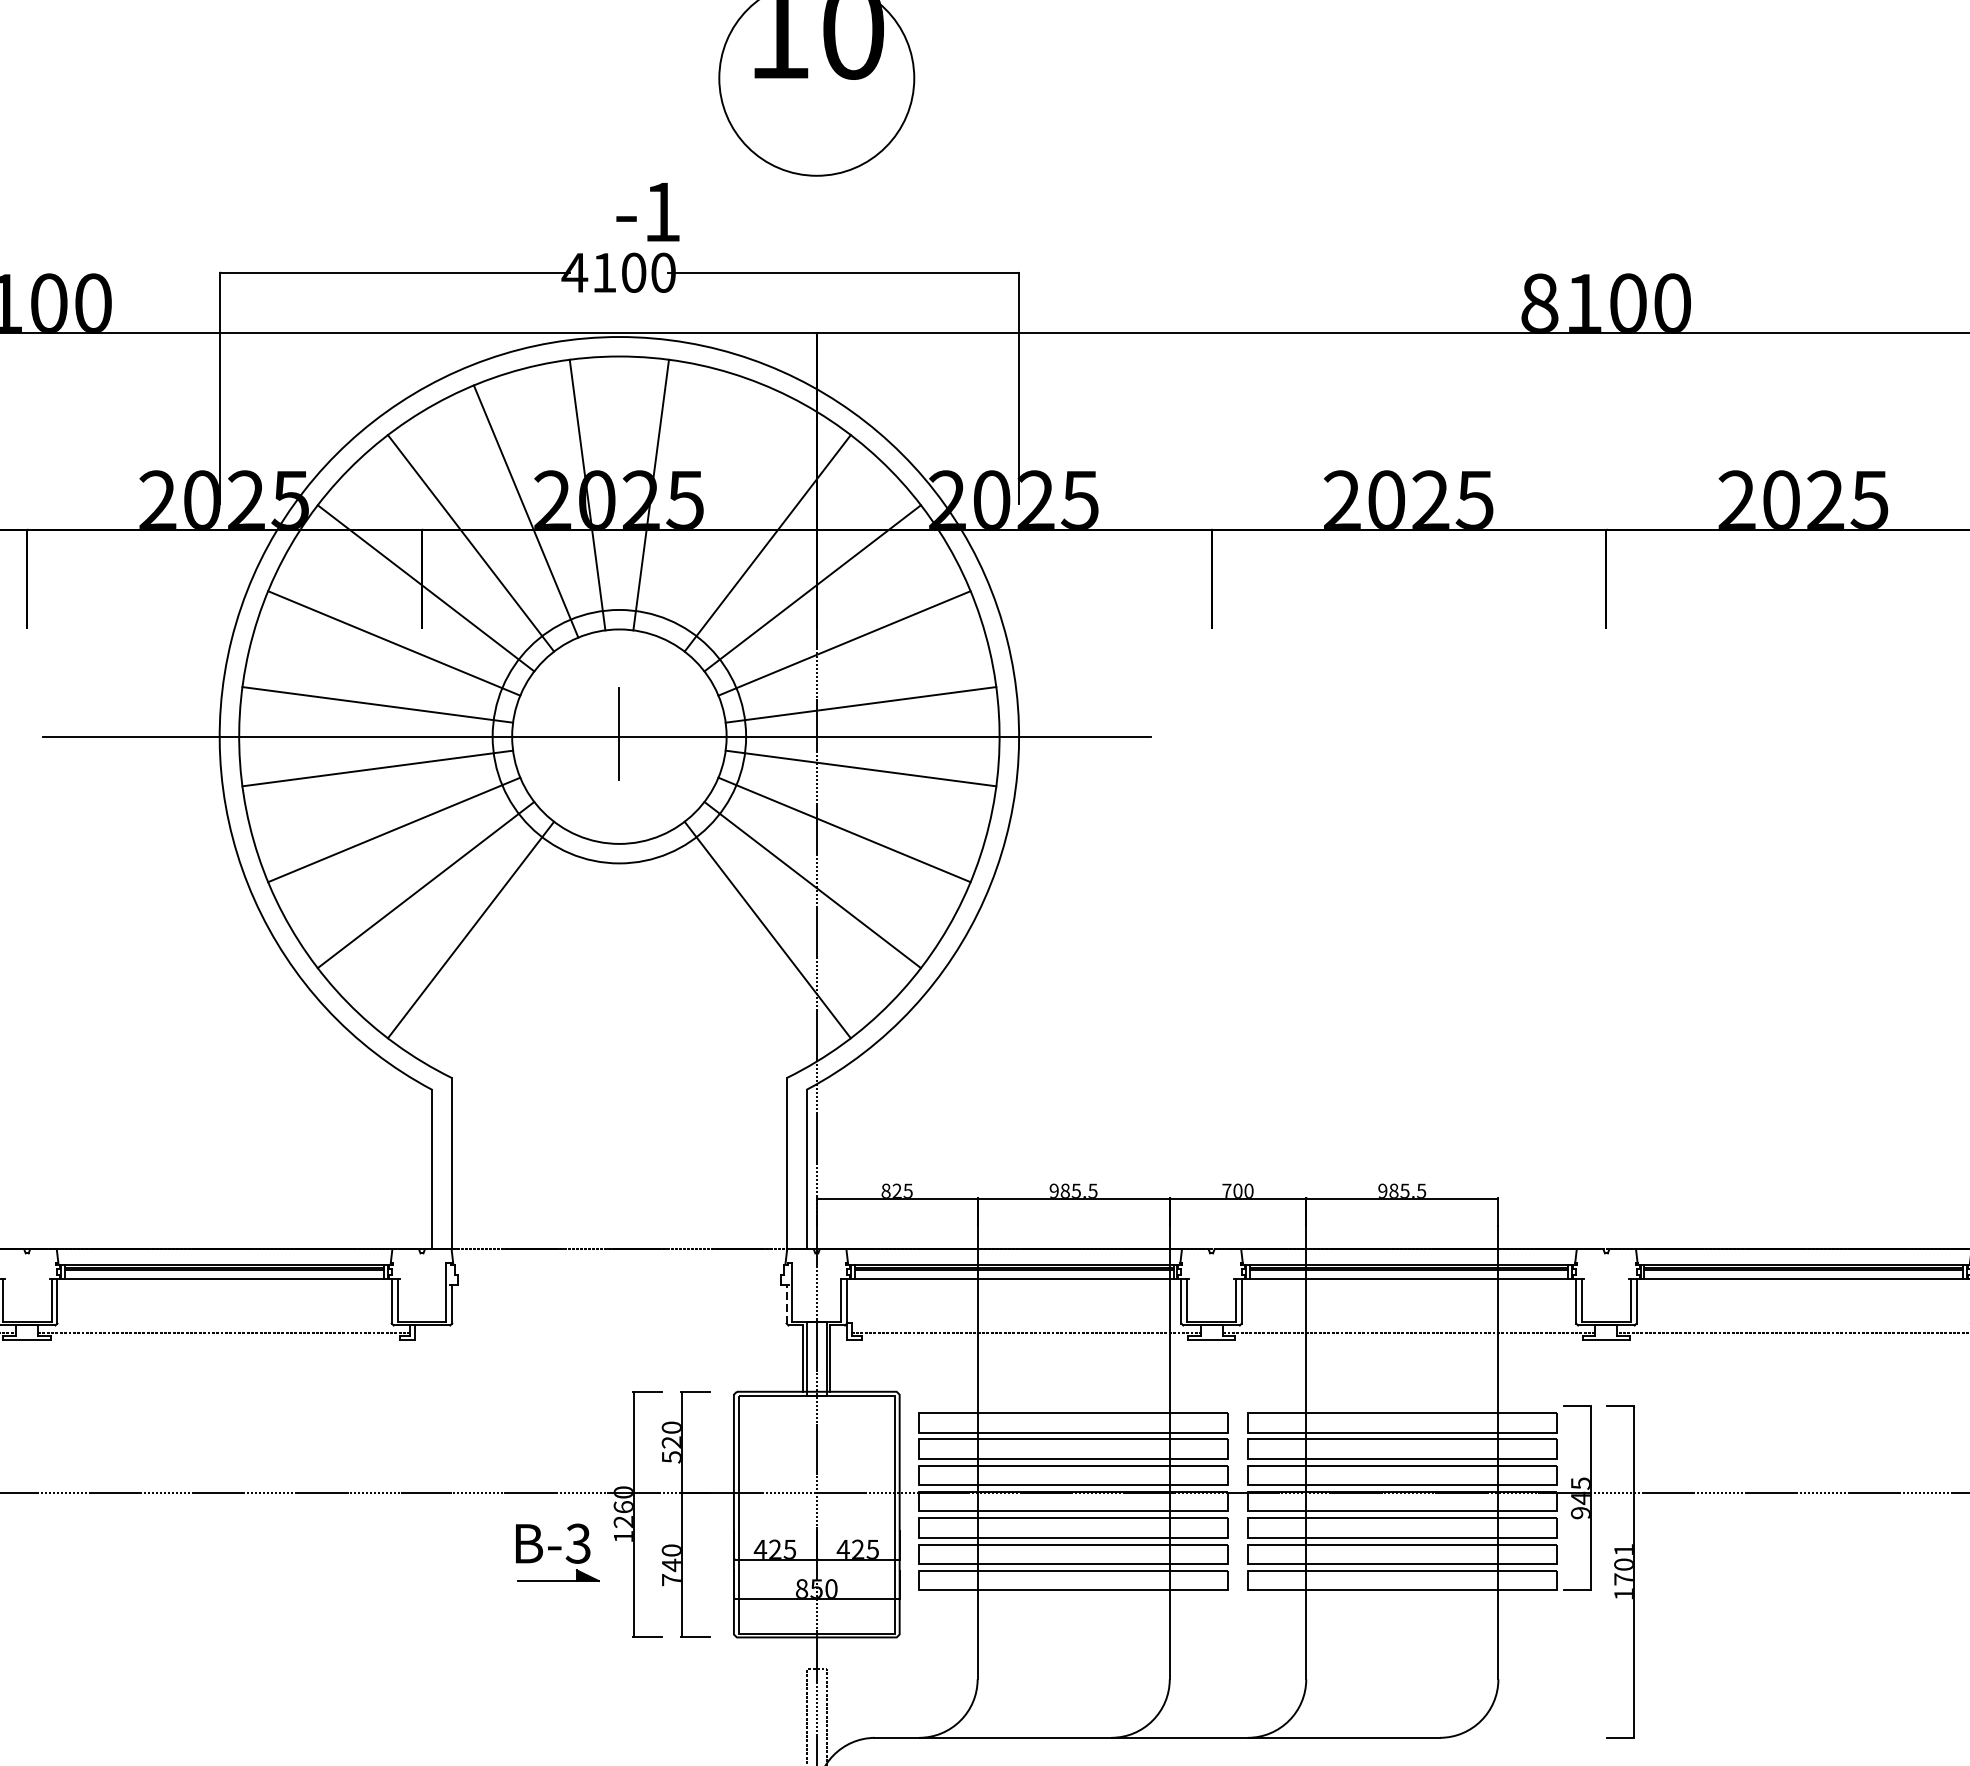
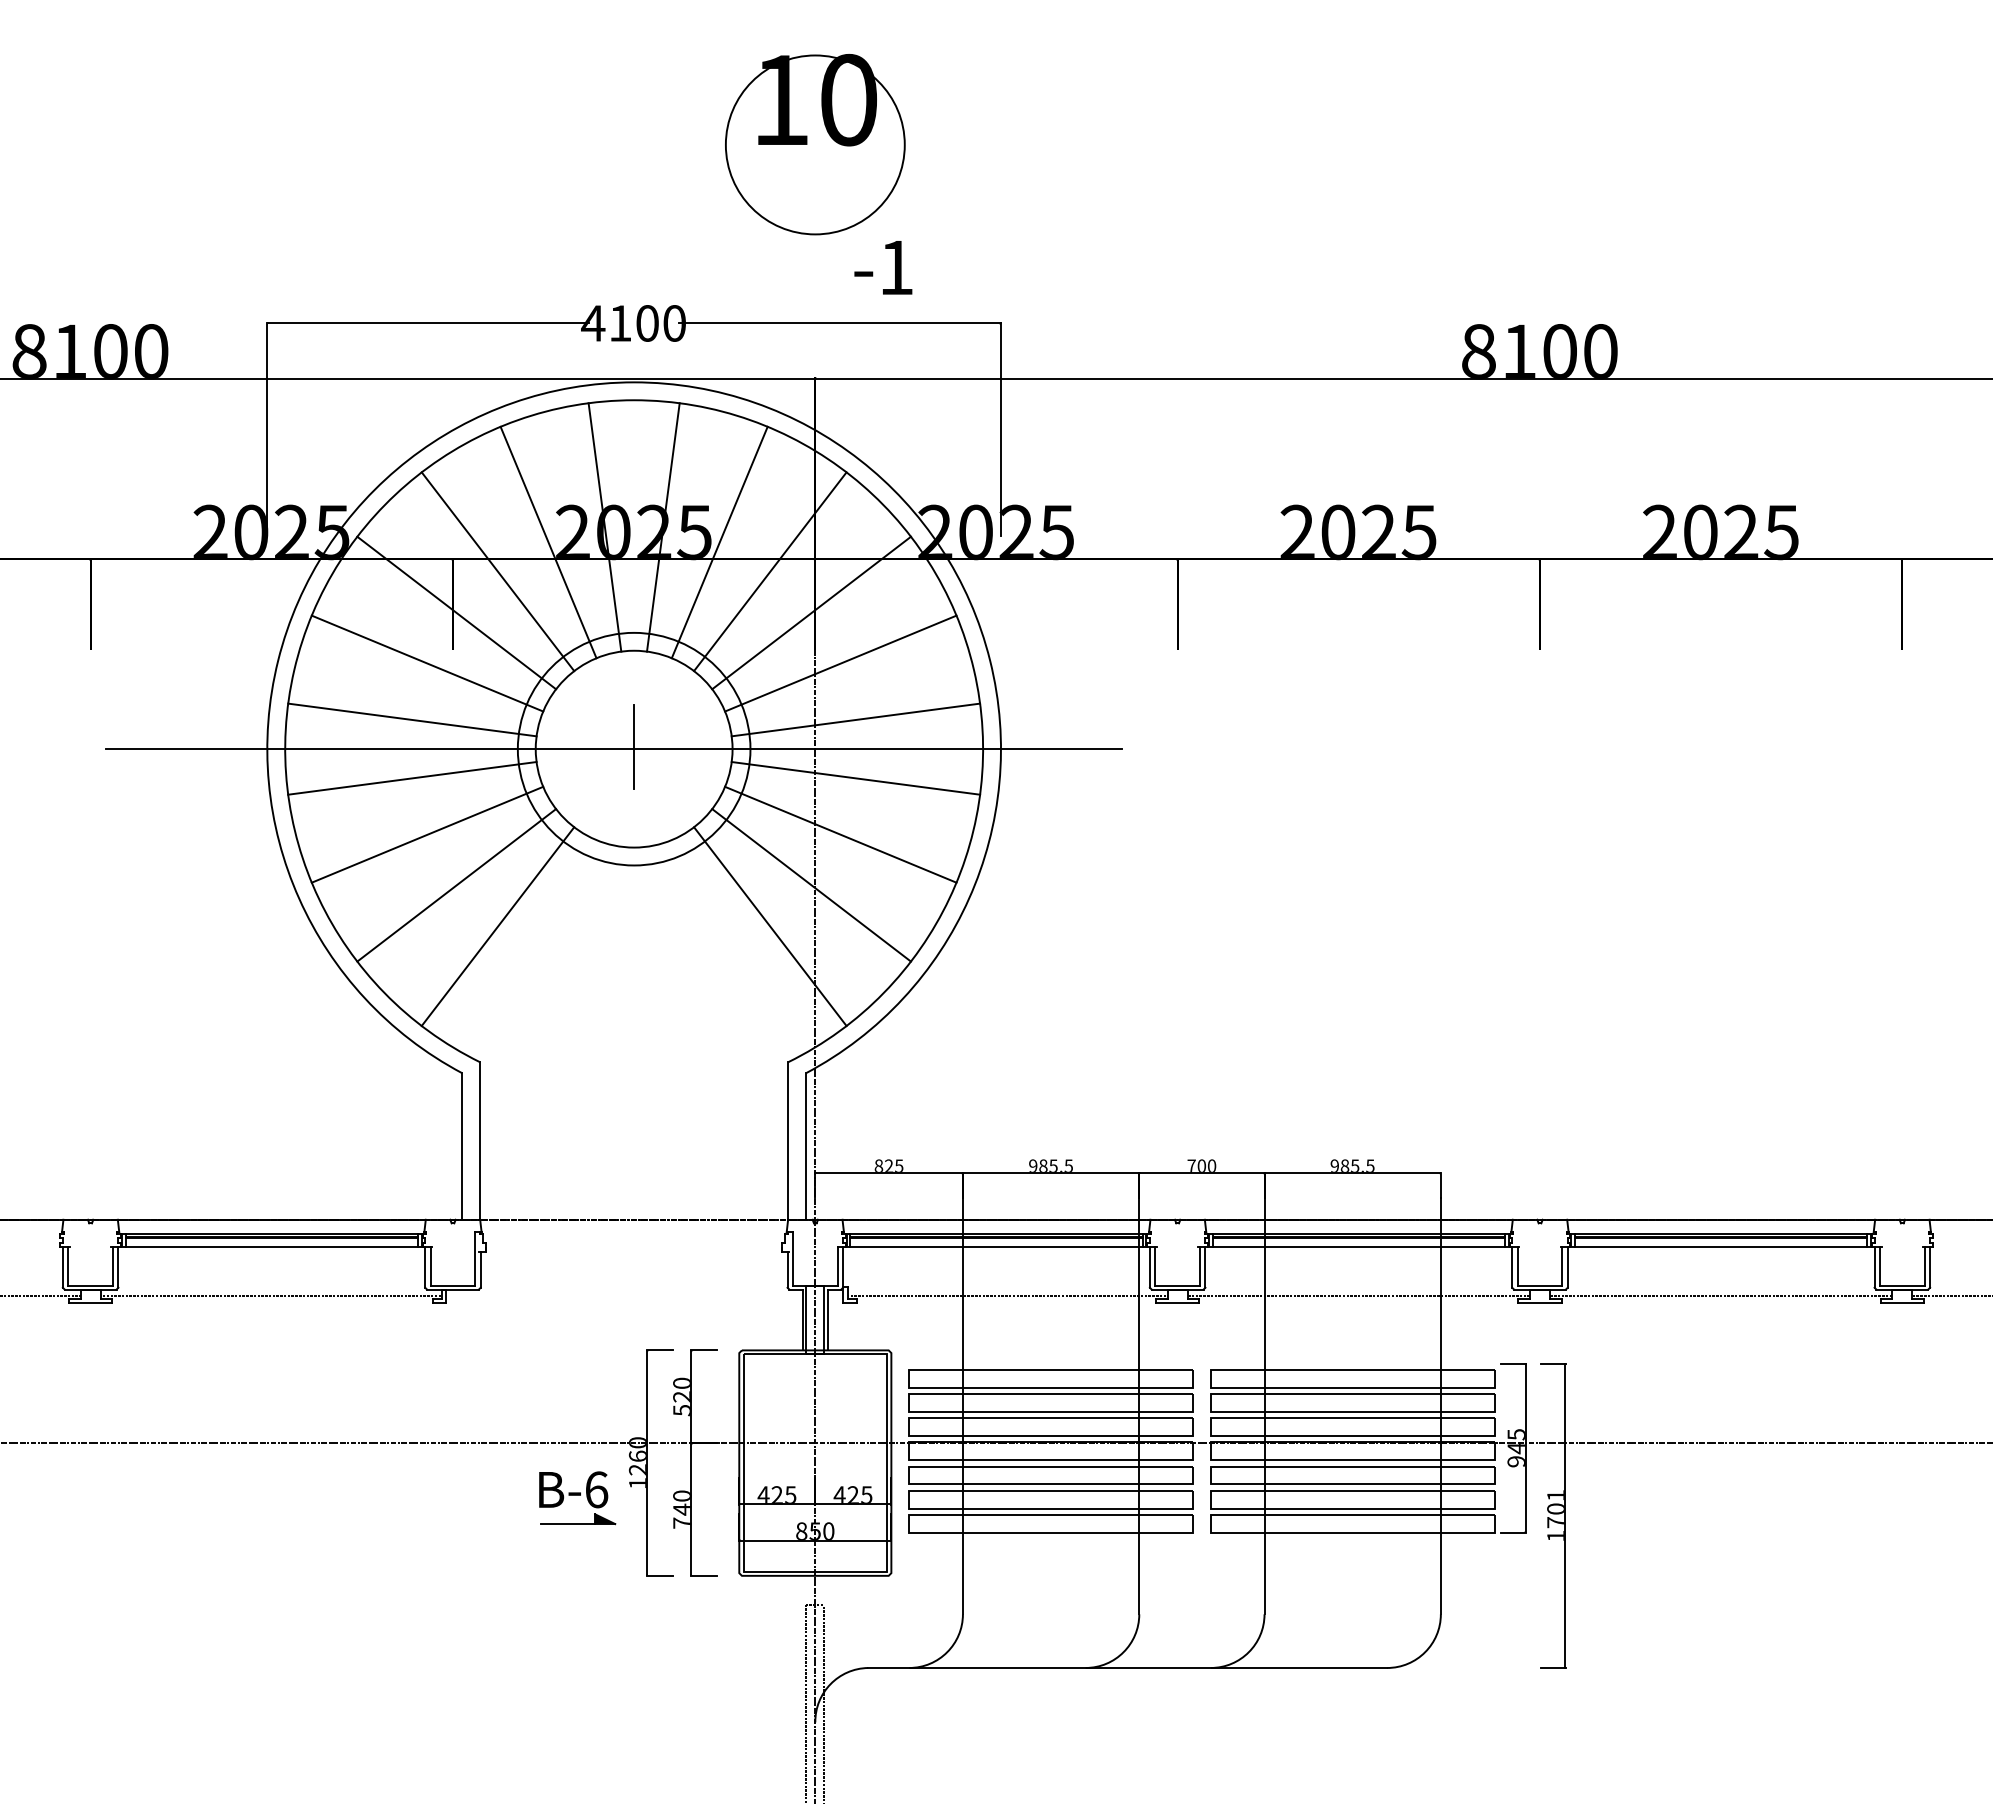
text: (648, 211) -> (883, 267), moved
line: (712, 511) -> (719, 542), added
line: (786, 1303) -> (787, 1269), dashed -> solid
text: (578, 1543) -> (596, 1489), B-3 -> B-6

